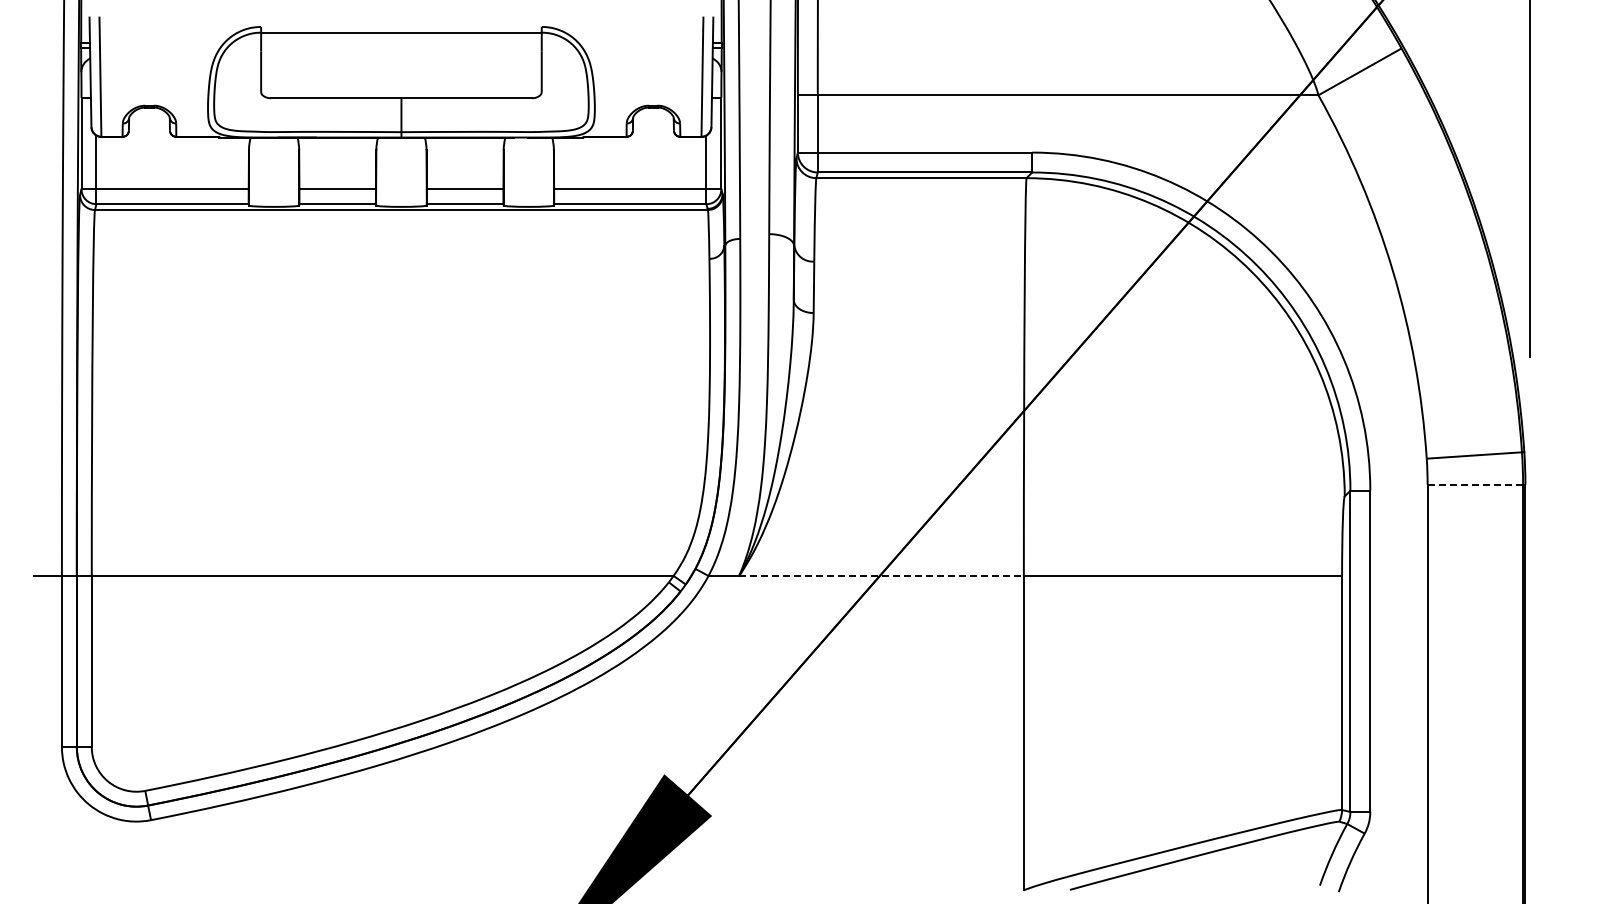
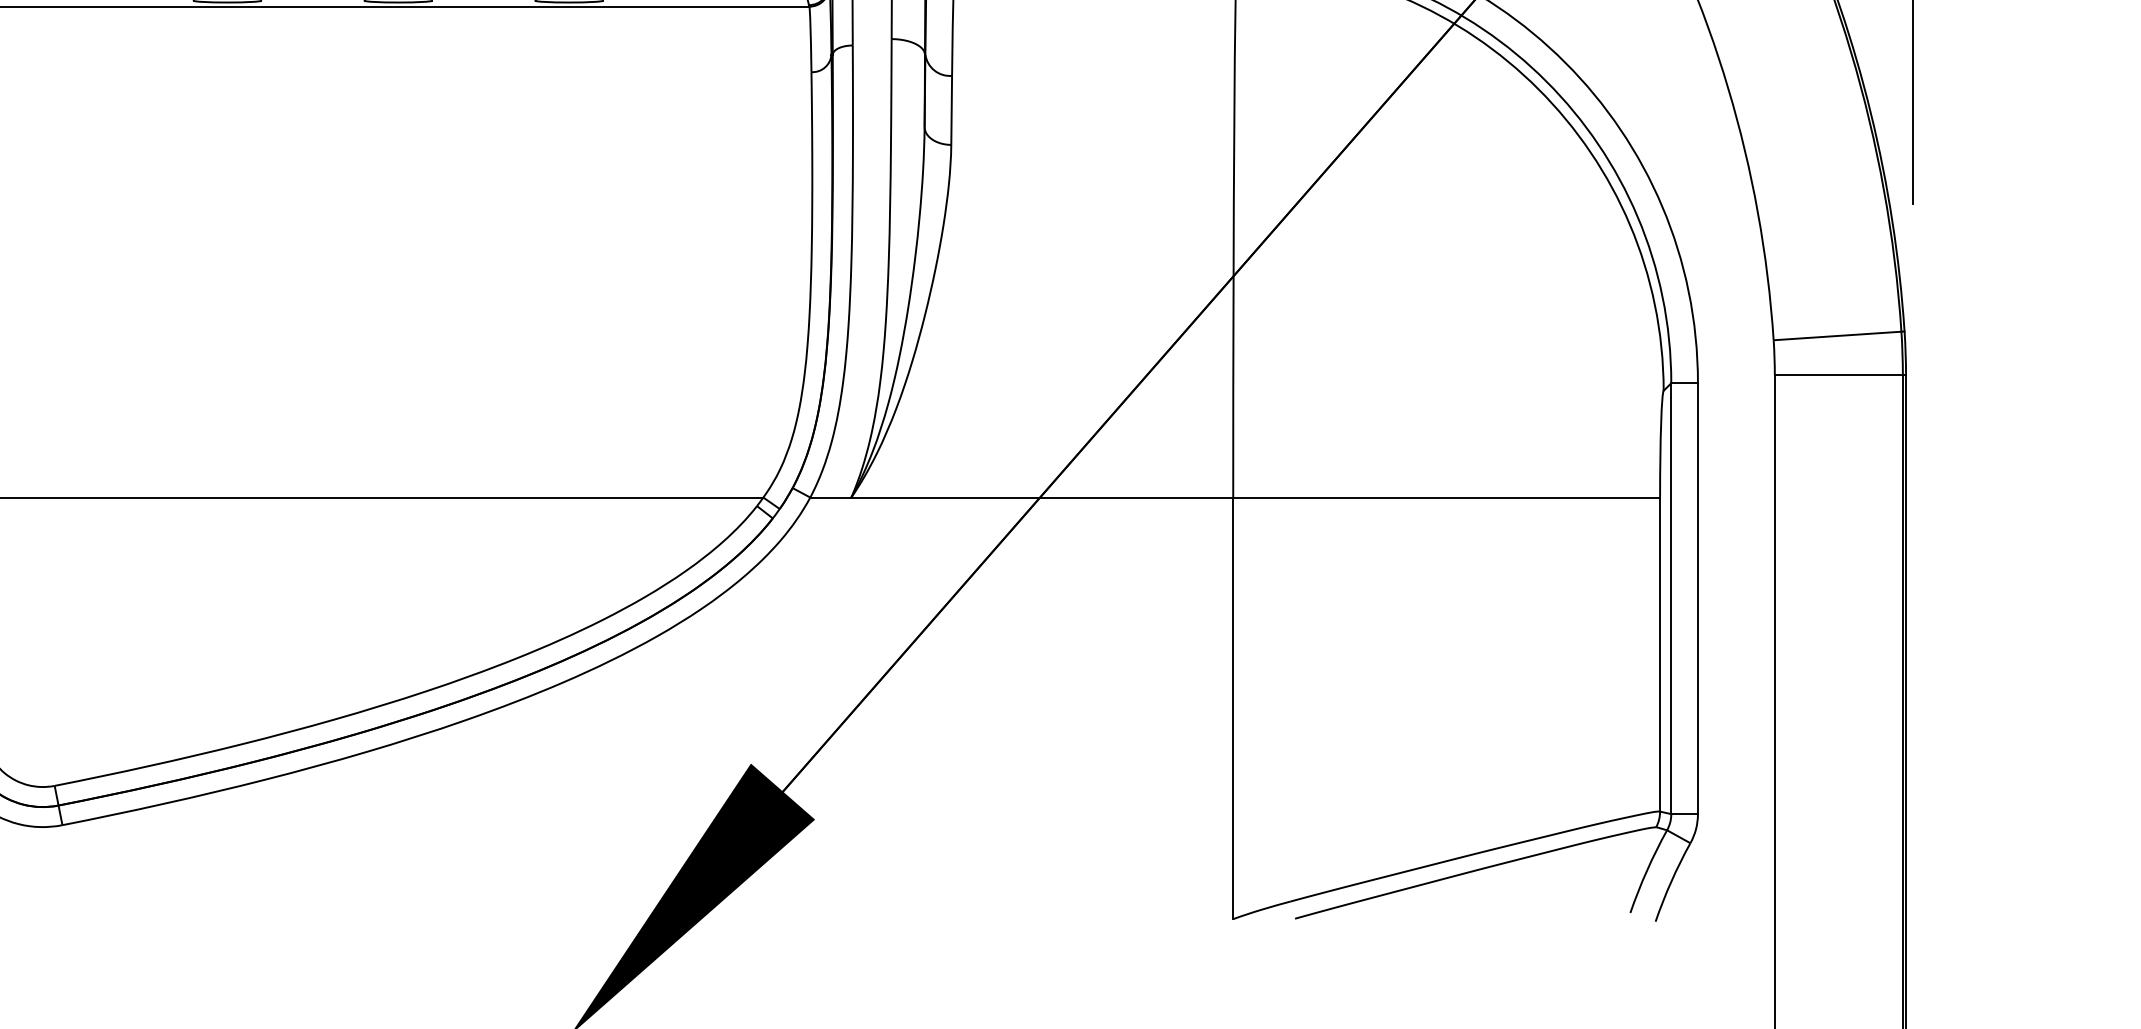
line: (1475, 484) -> (1839, 374), dashed -> solid
line: (882, 575) -> (1043, 496), dashed -> solid

